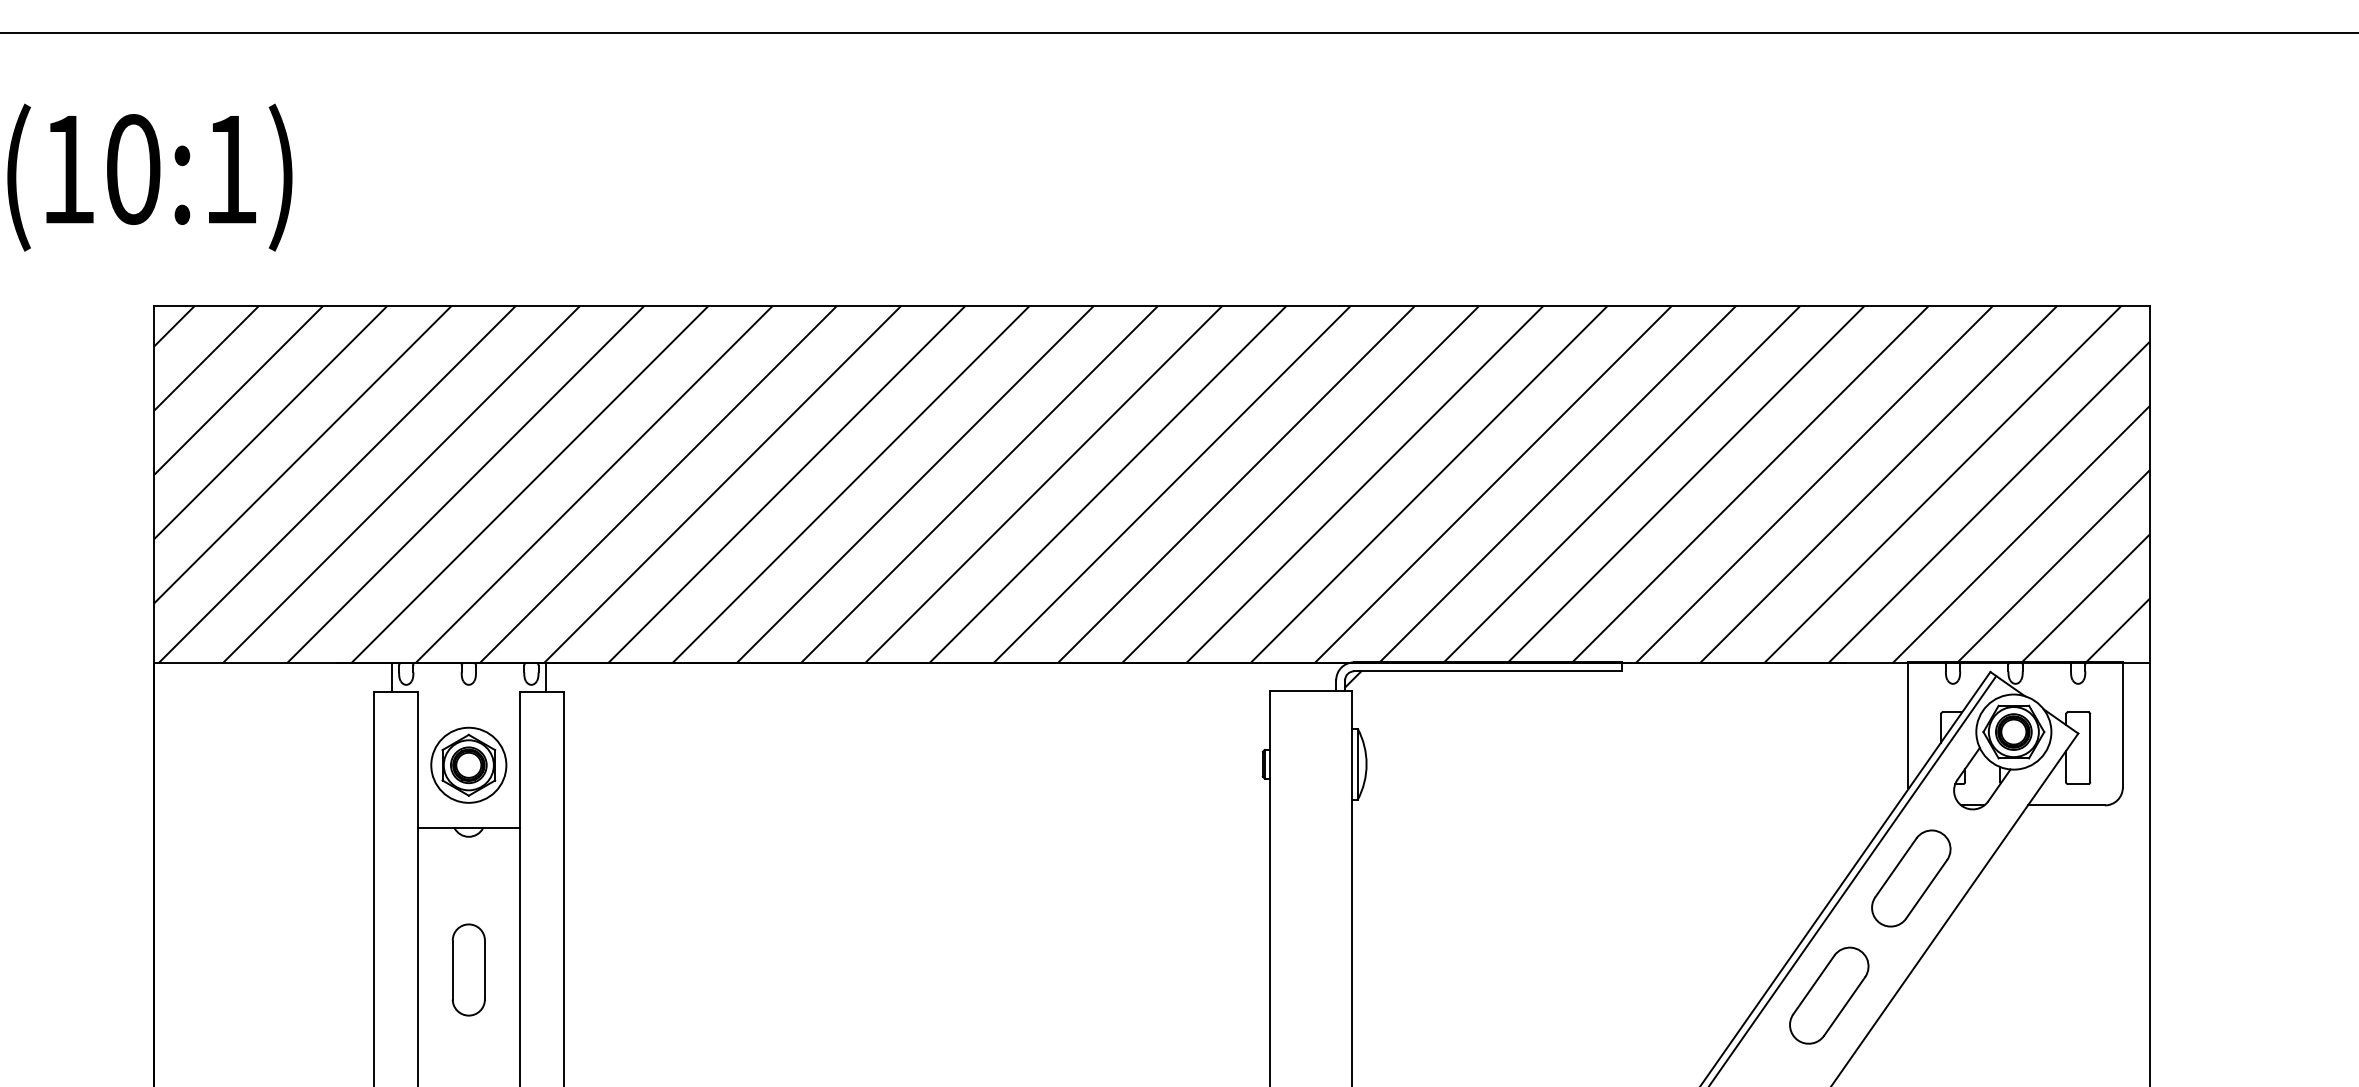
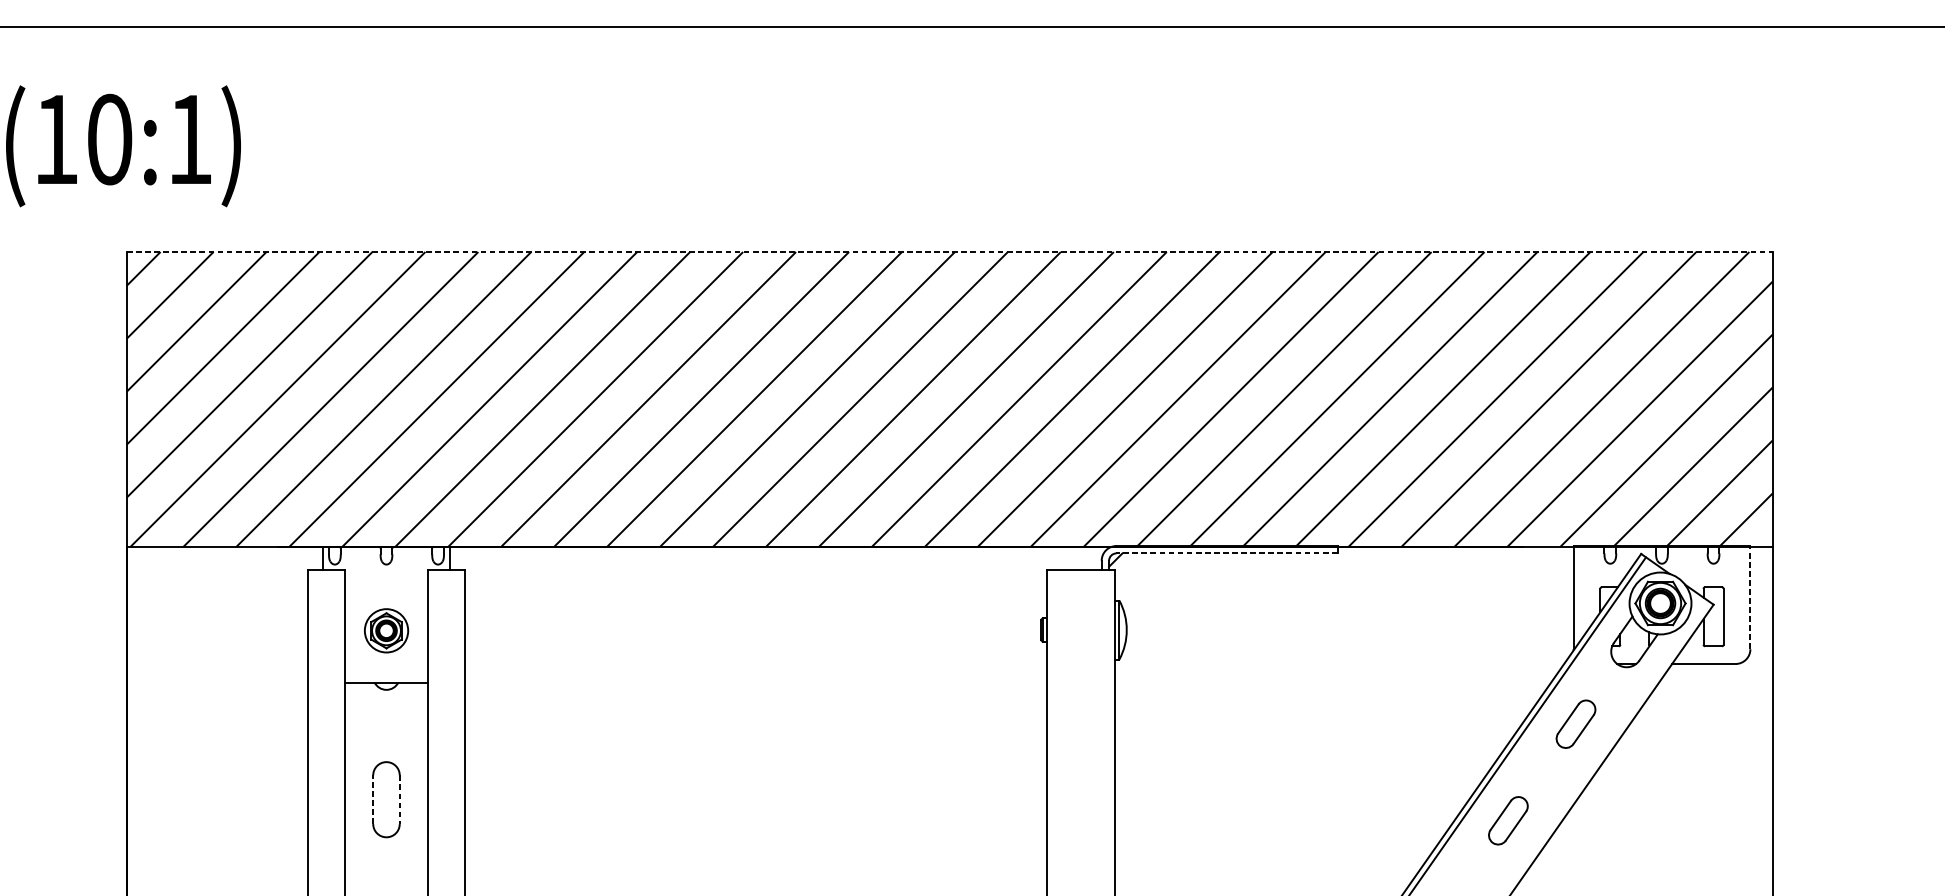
line: (1152, 305) -> (950, 251), solid -> dashed
line: (1487, 671) -> (1226, 553), solid -> dashed
line: (2122, 724) -> (1750, 597), solid -> dashed
part: (468, 764) -> (386, 630), size x0.7
part: (1911, 878) -> (1576, 724), size x0.6
line: (452, 970) -> (373, 800), solid -> dashed
line: (484, 970) -> (399, 800), solid -> dashed
part: (1829, 995) -> (1508, 820), size x0.6

